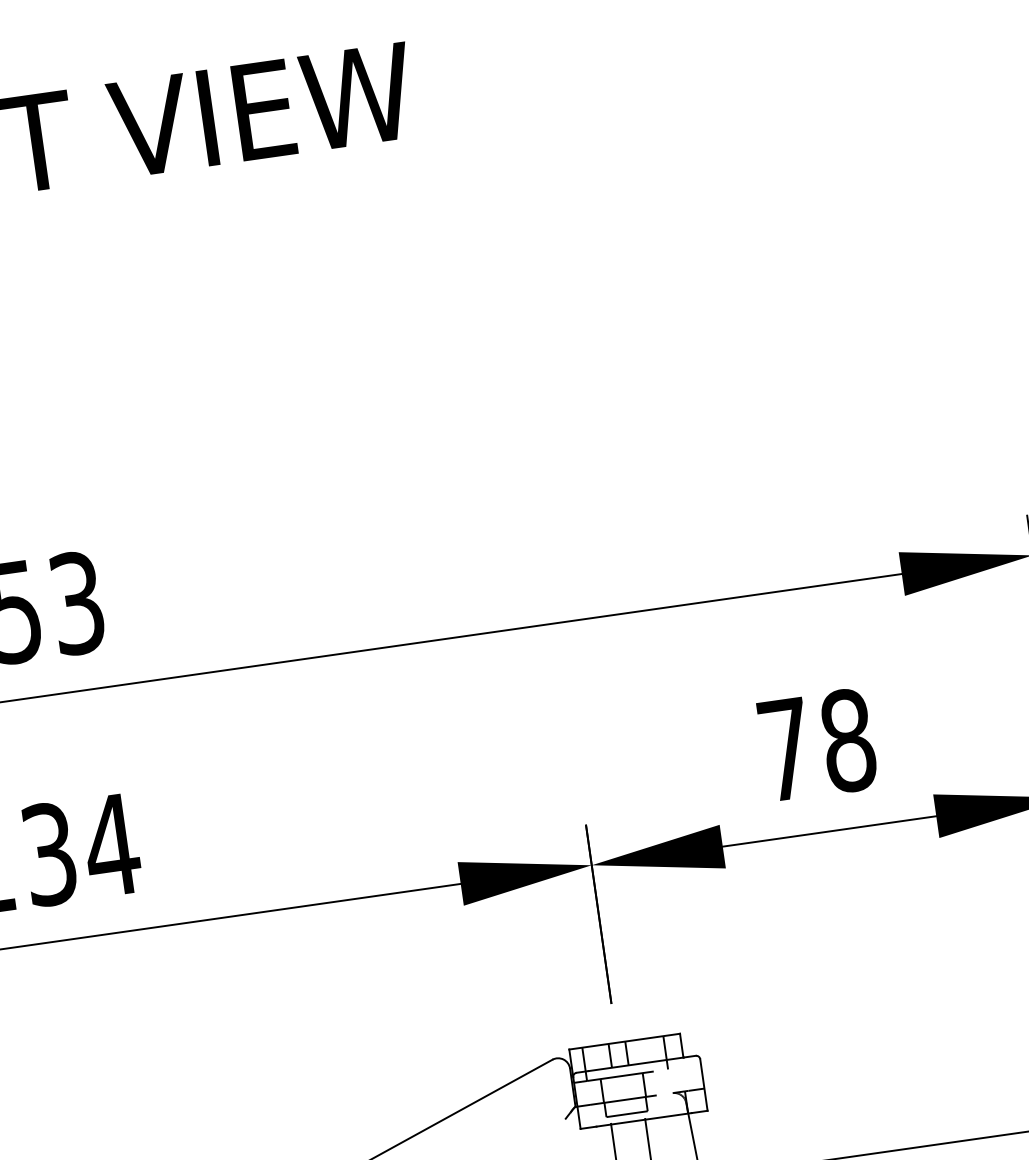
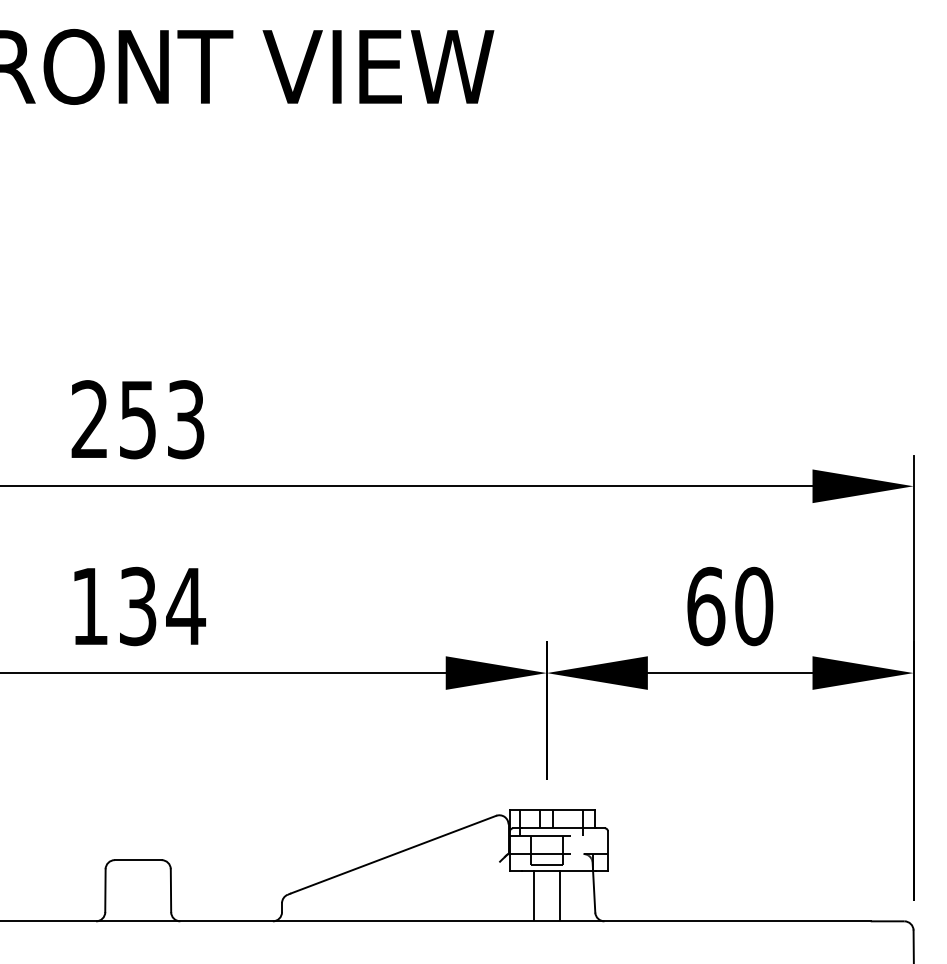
text: (817, 745) -> (730, 606), 78 -> 60

